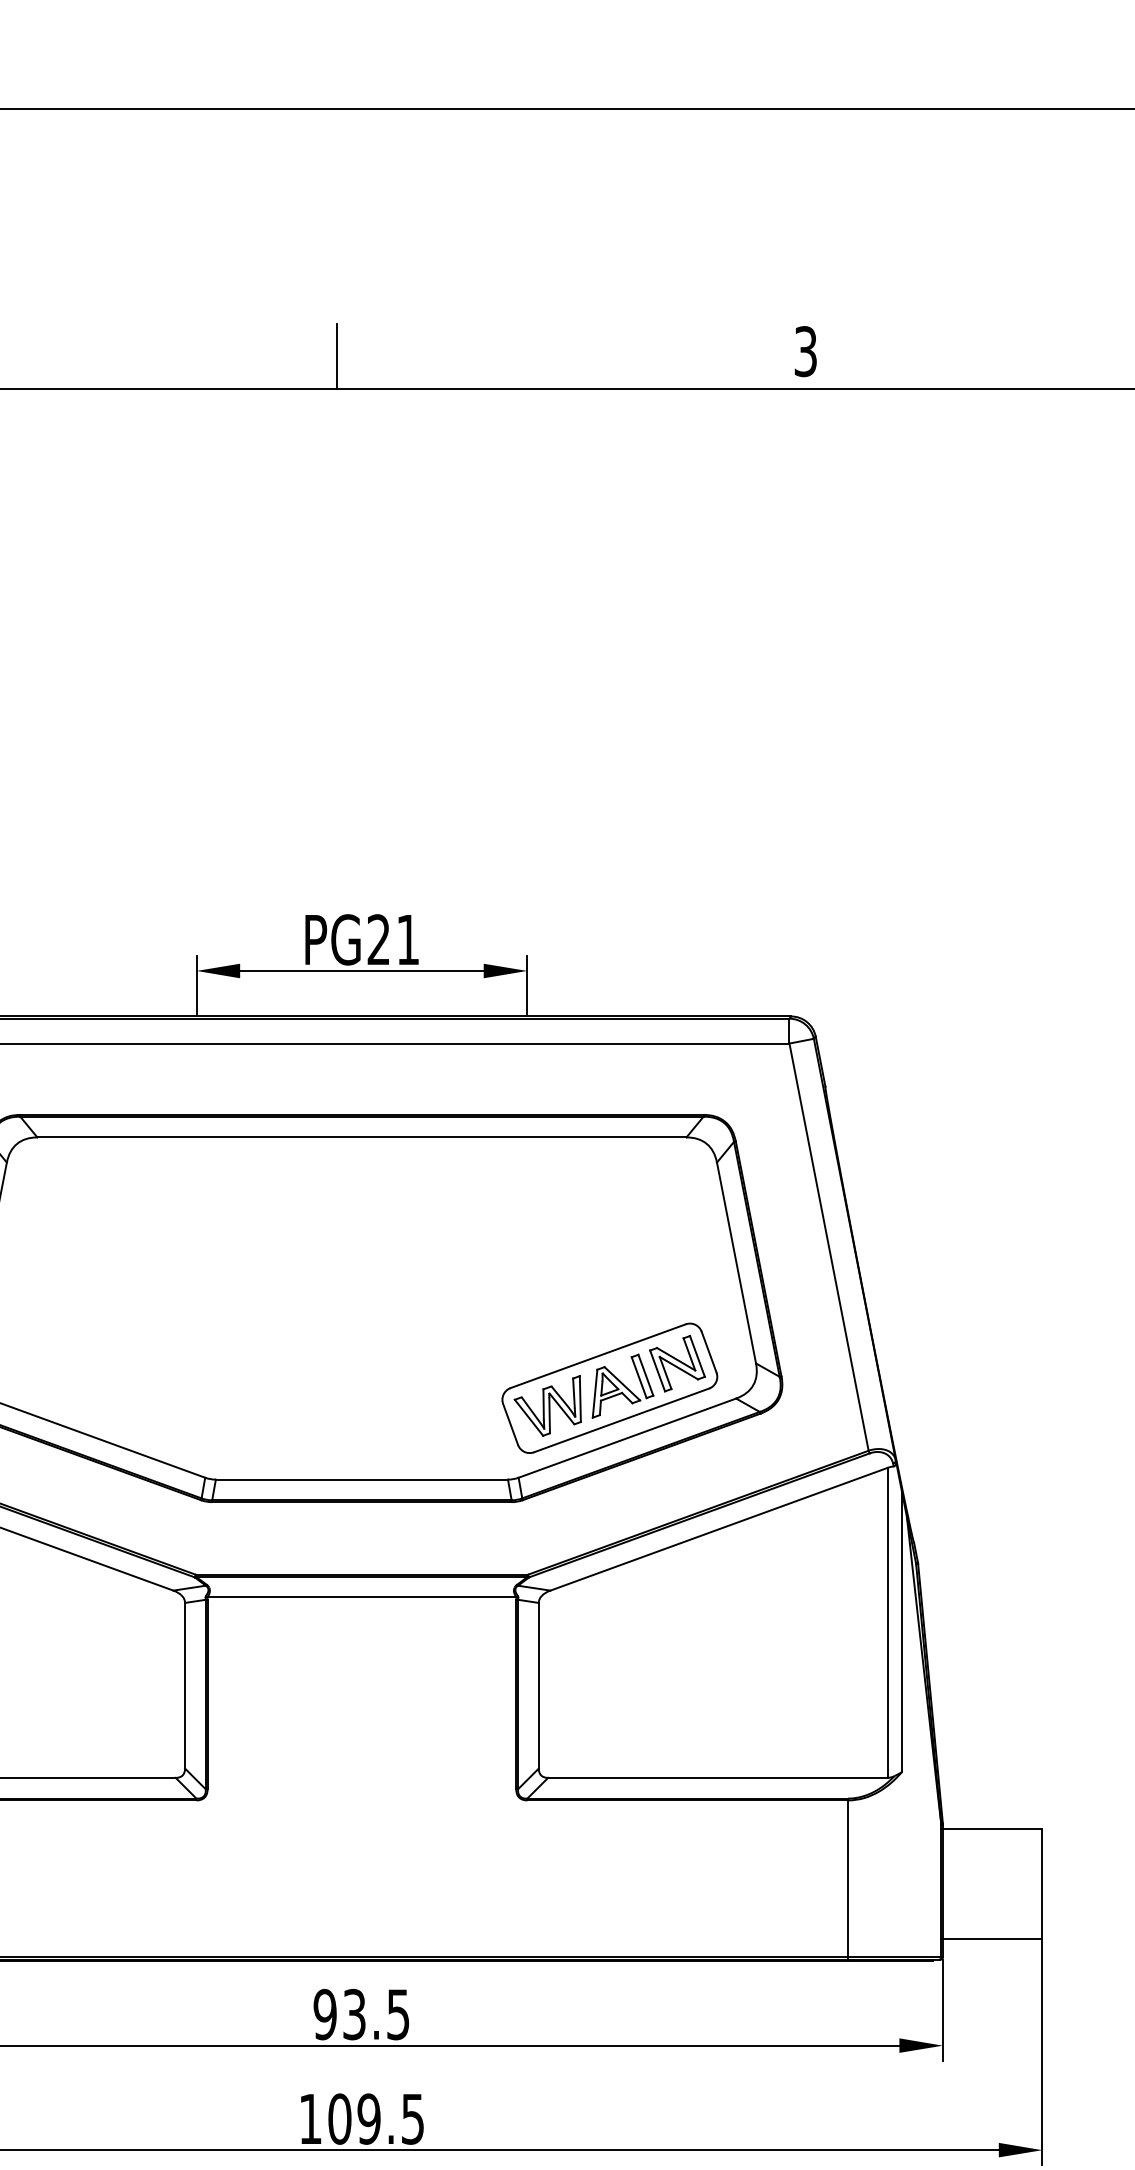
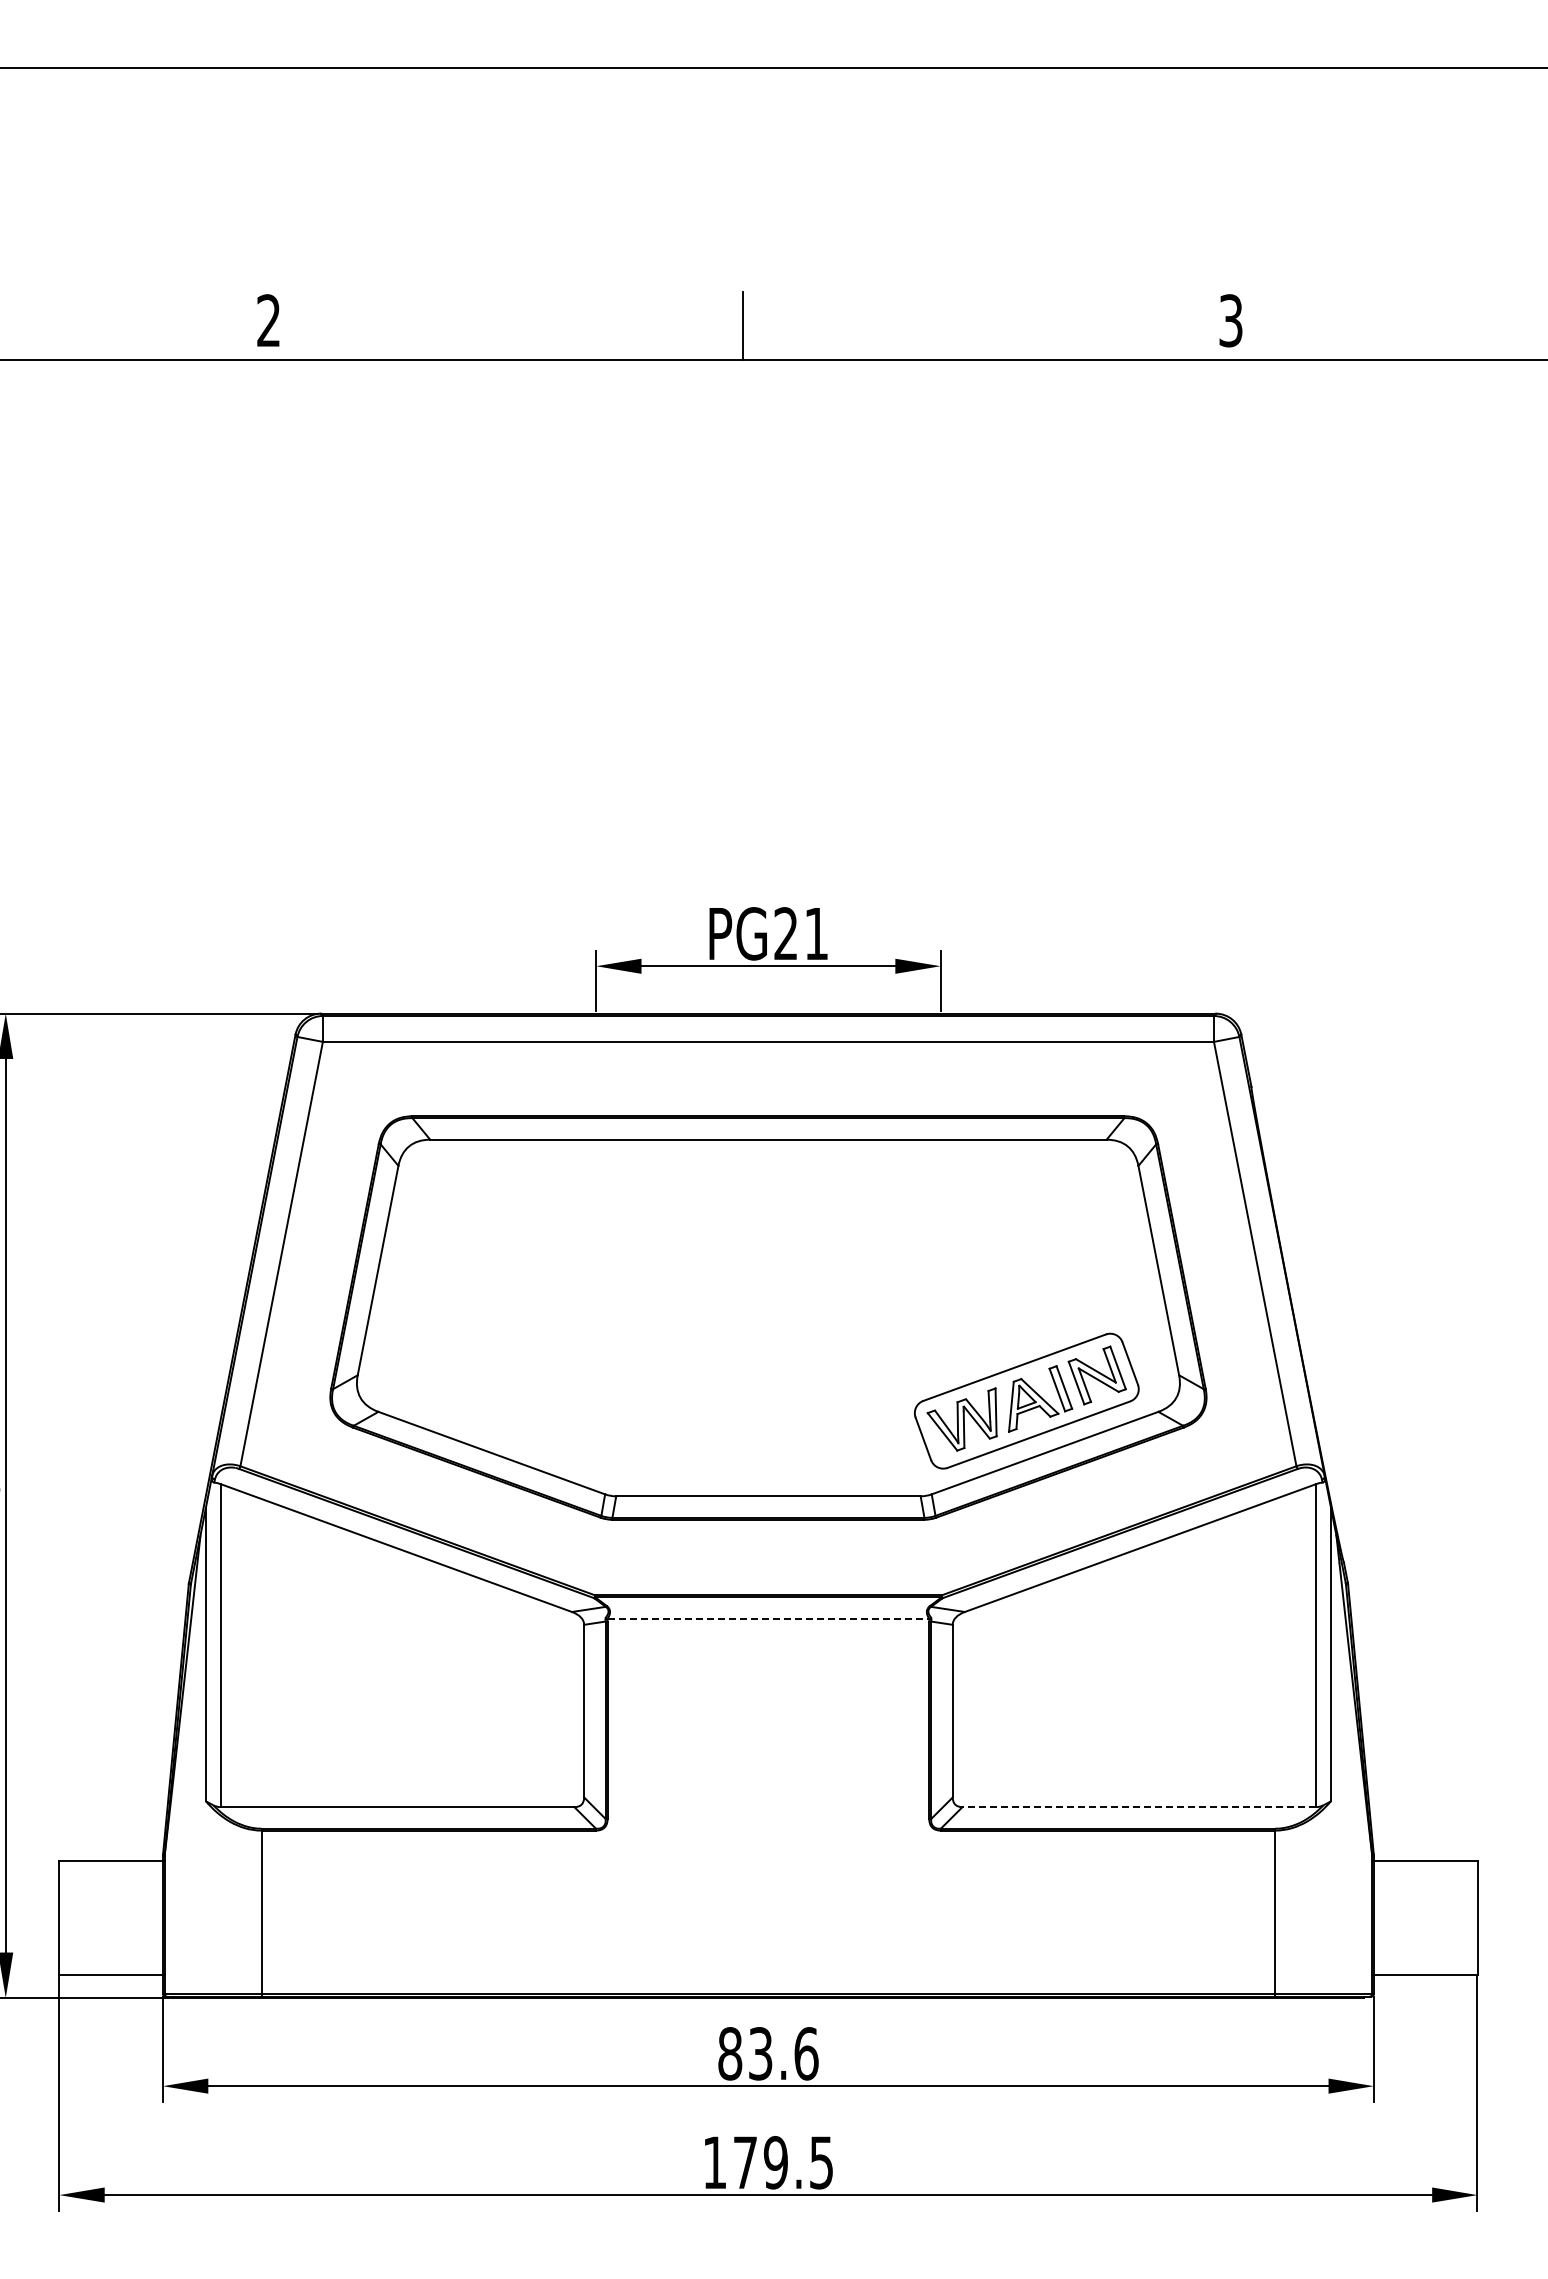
line: (361, 1596) -> (768, 1618), solid -> dashed
line: (718, 1778) -> (1139, 1807), solid -> dashed
text: (361, 2014) -> (768, 2053), 93.5 -> 83.6
text: (339, 2118) -> (745, 2162), 109.5 -> 179.5

